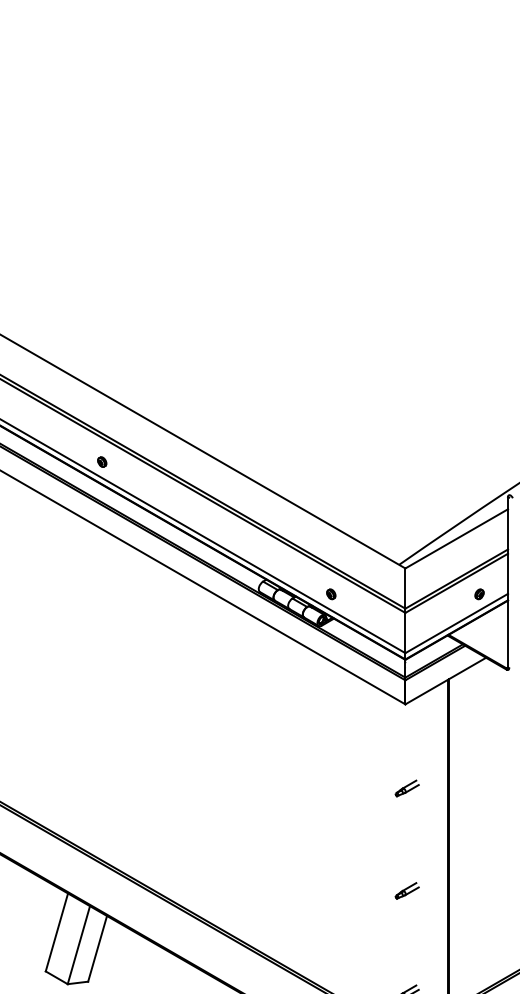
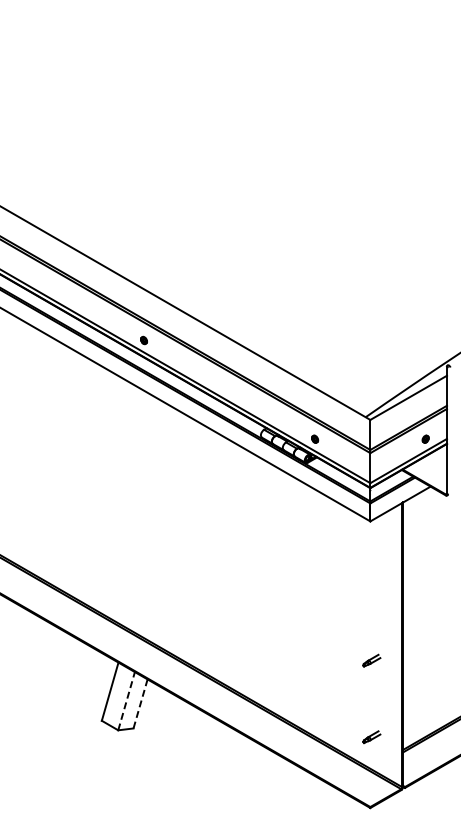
part: (406, 788) -> (371, 584), removed
line: (78, 944) -> (126, 700), solid -> dashed
line: (97, 948) -> (140, 703), solid -> dashed

